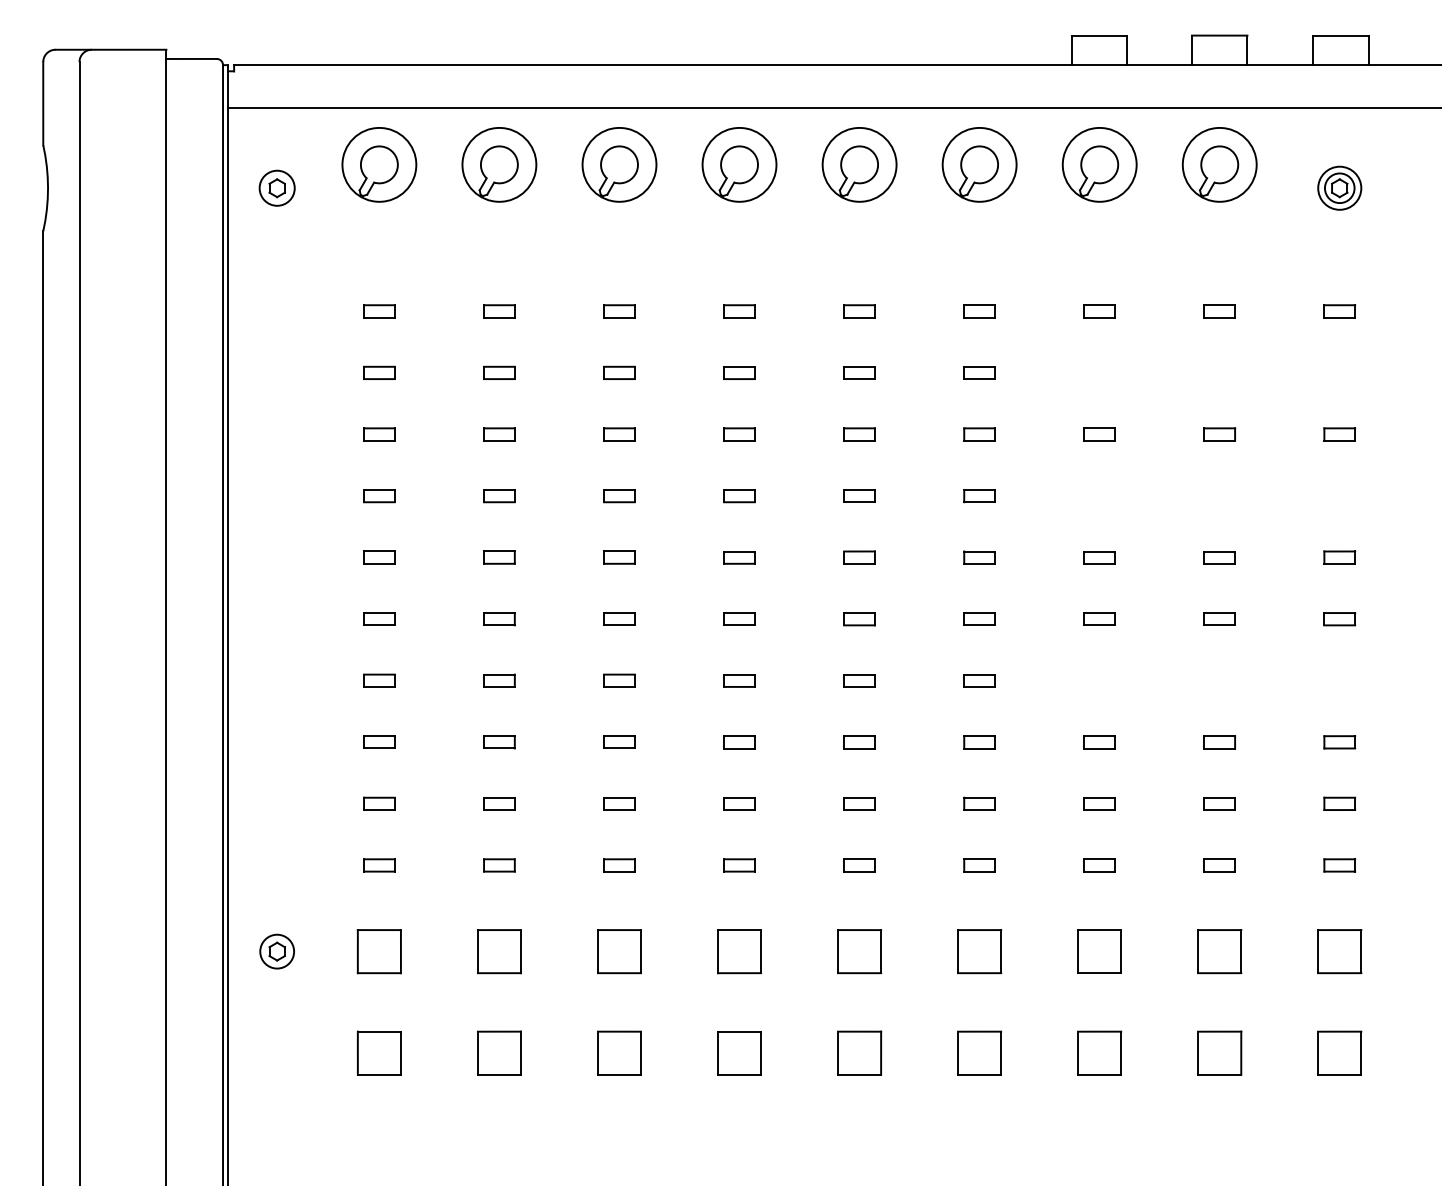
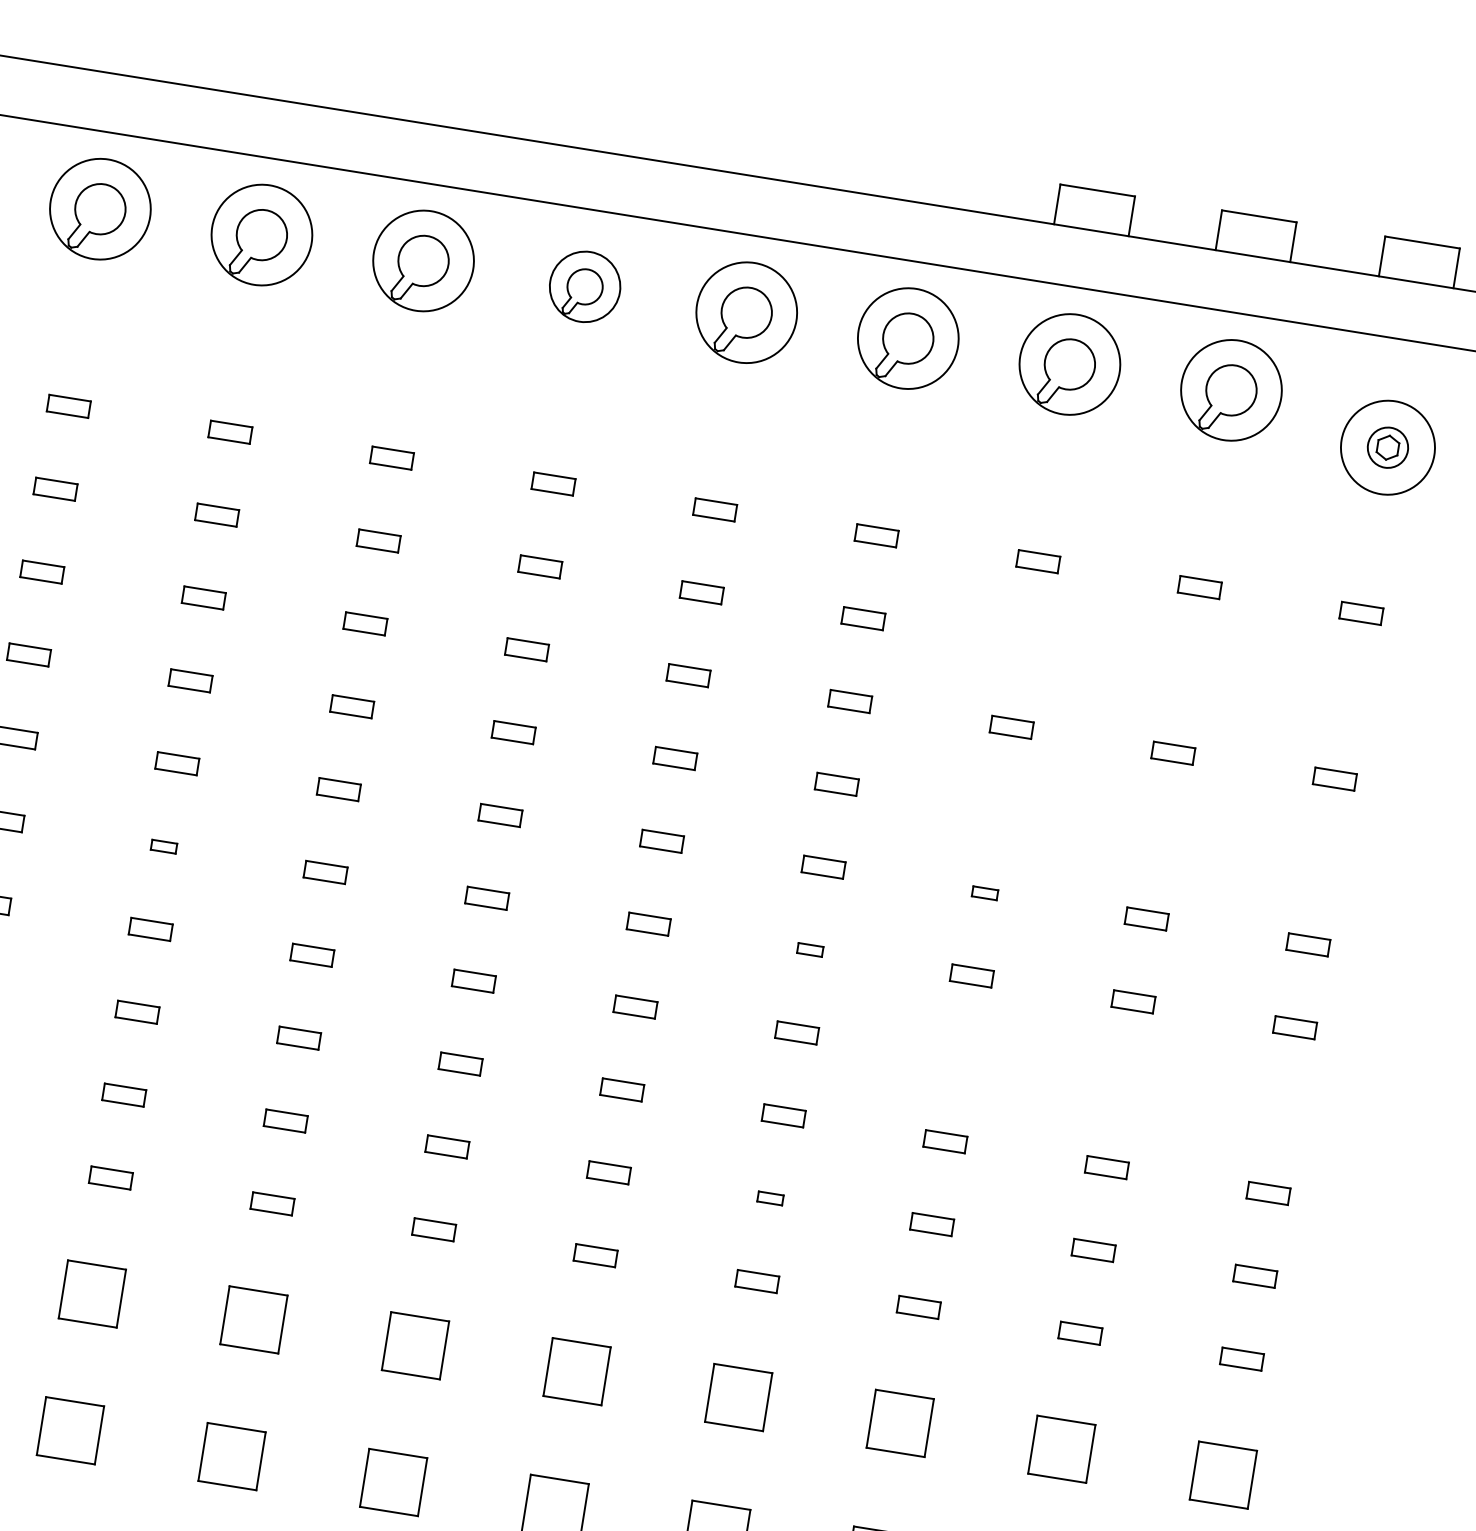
part: (739, 164) -> (585, 286), size x0.7
circle: (1339, 187) -> (1387, 446), size x1.6
part: (1099, 557) -> (984, 892), size x0.6
part: (979, 618) -> (810, 949), size x0.6
part: (499, 619) -> (164, 846), size x0.6
part: (979, 803) -> (770, 1198), size x0.6

